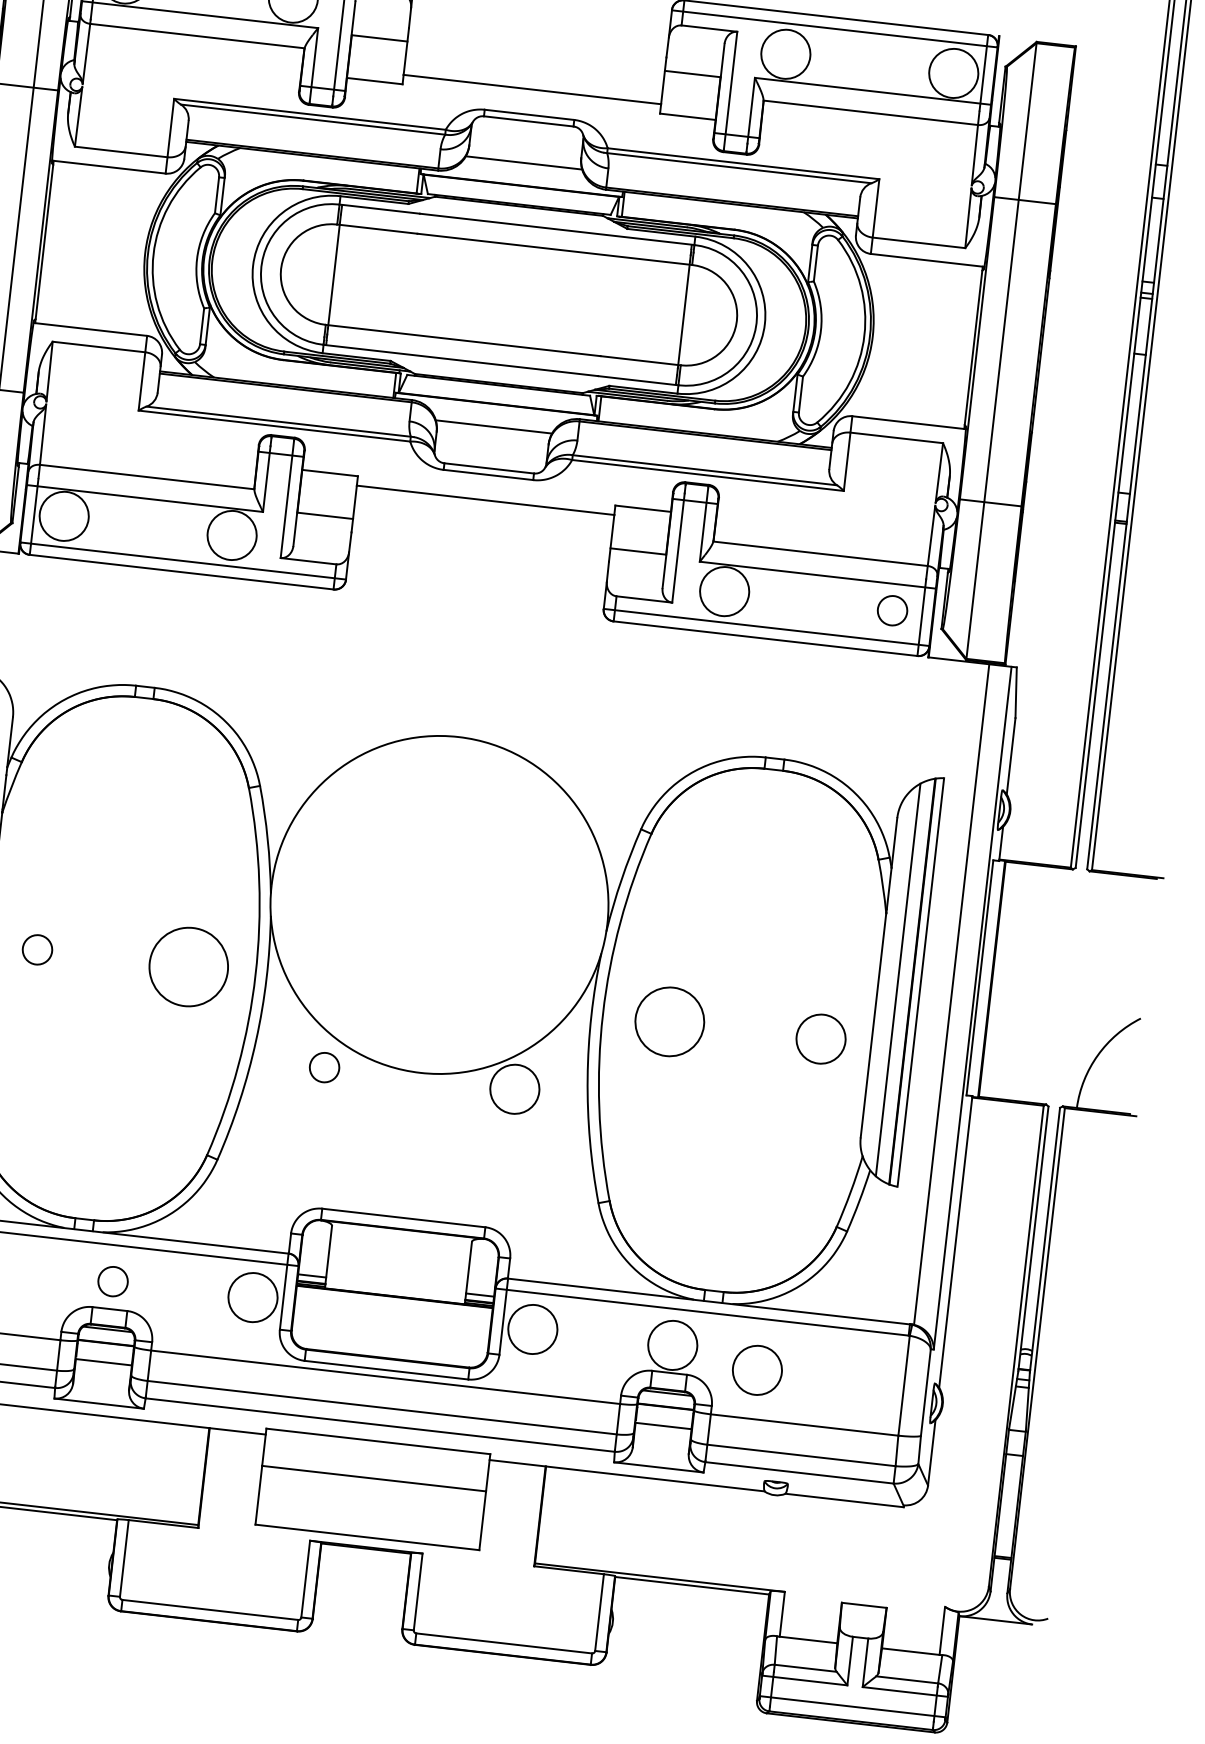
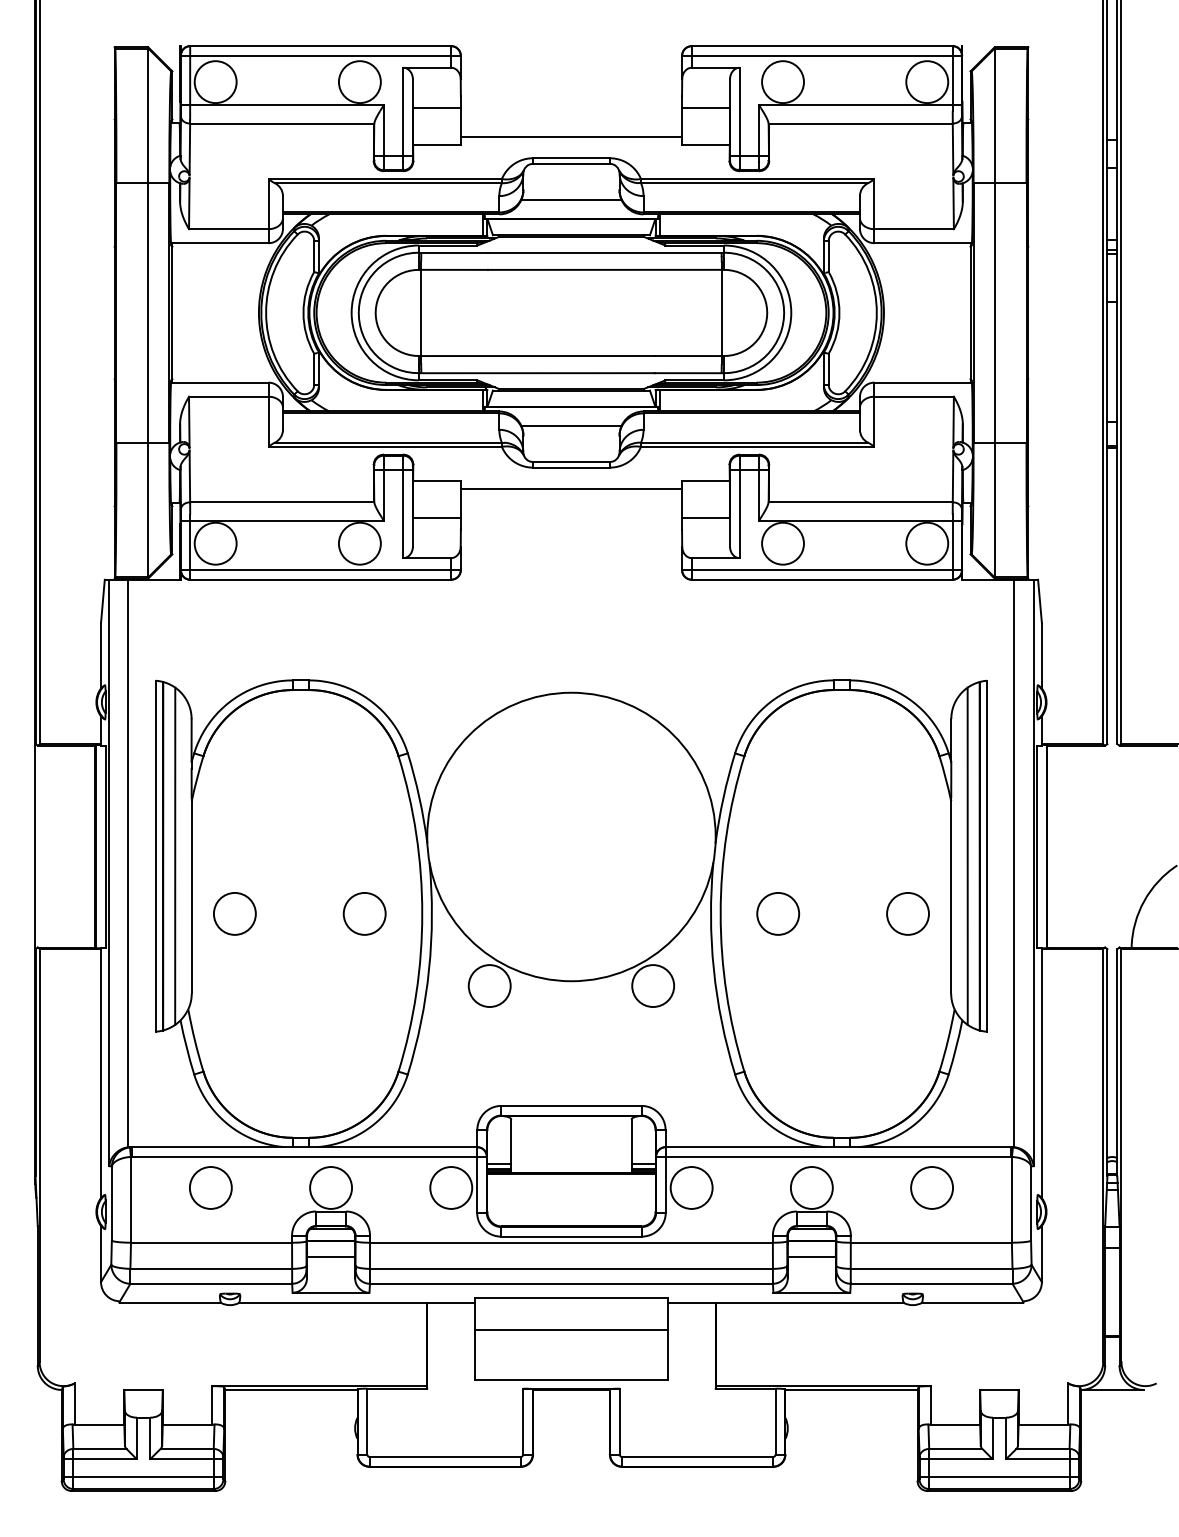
circle: (892, 610) -> (927, 543), size x1.67
circle: (37, 949) -> (234, 913), size x1.67
circle: (188, 966) -> (364, 913), size x0.62
circle: (670, 1021) -> (778, 913), size x0.71
circle: (324, 1068) -> (489, 986), size x1.67
circle: (113, 1281) -> (331, 1187), size x1.67
circle: (756, 1369) -> (931, 1187), moved

